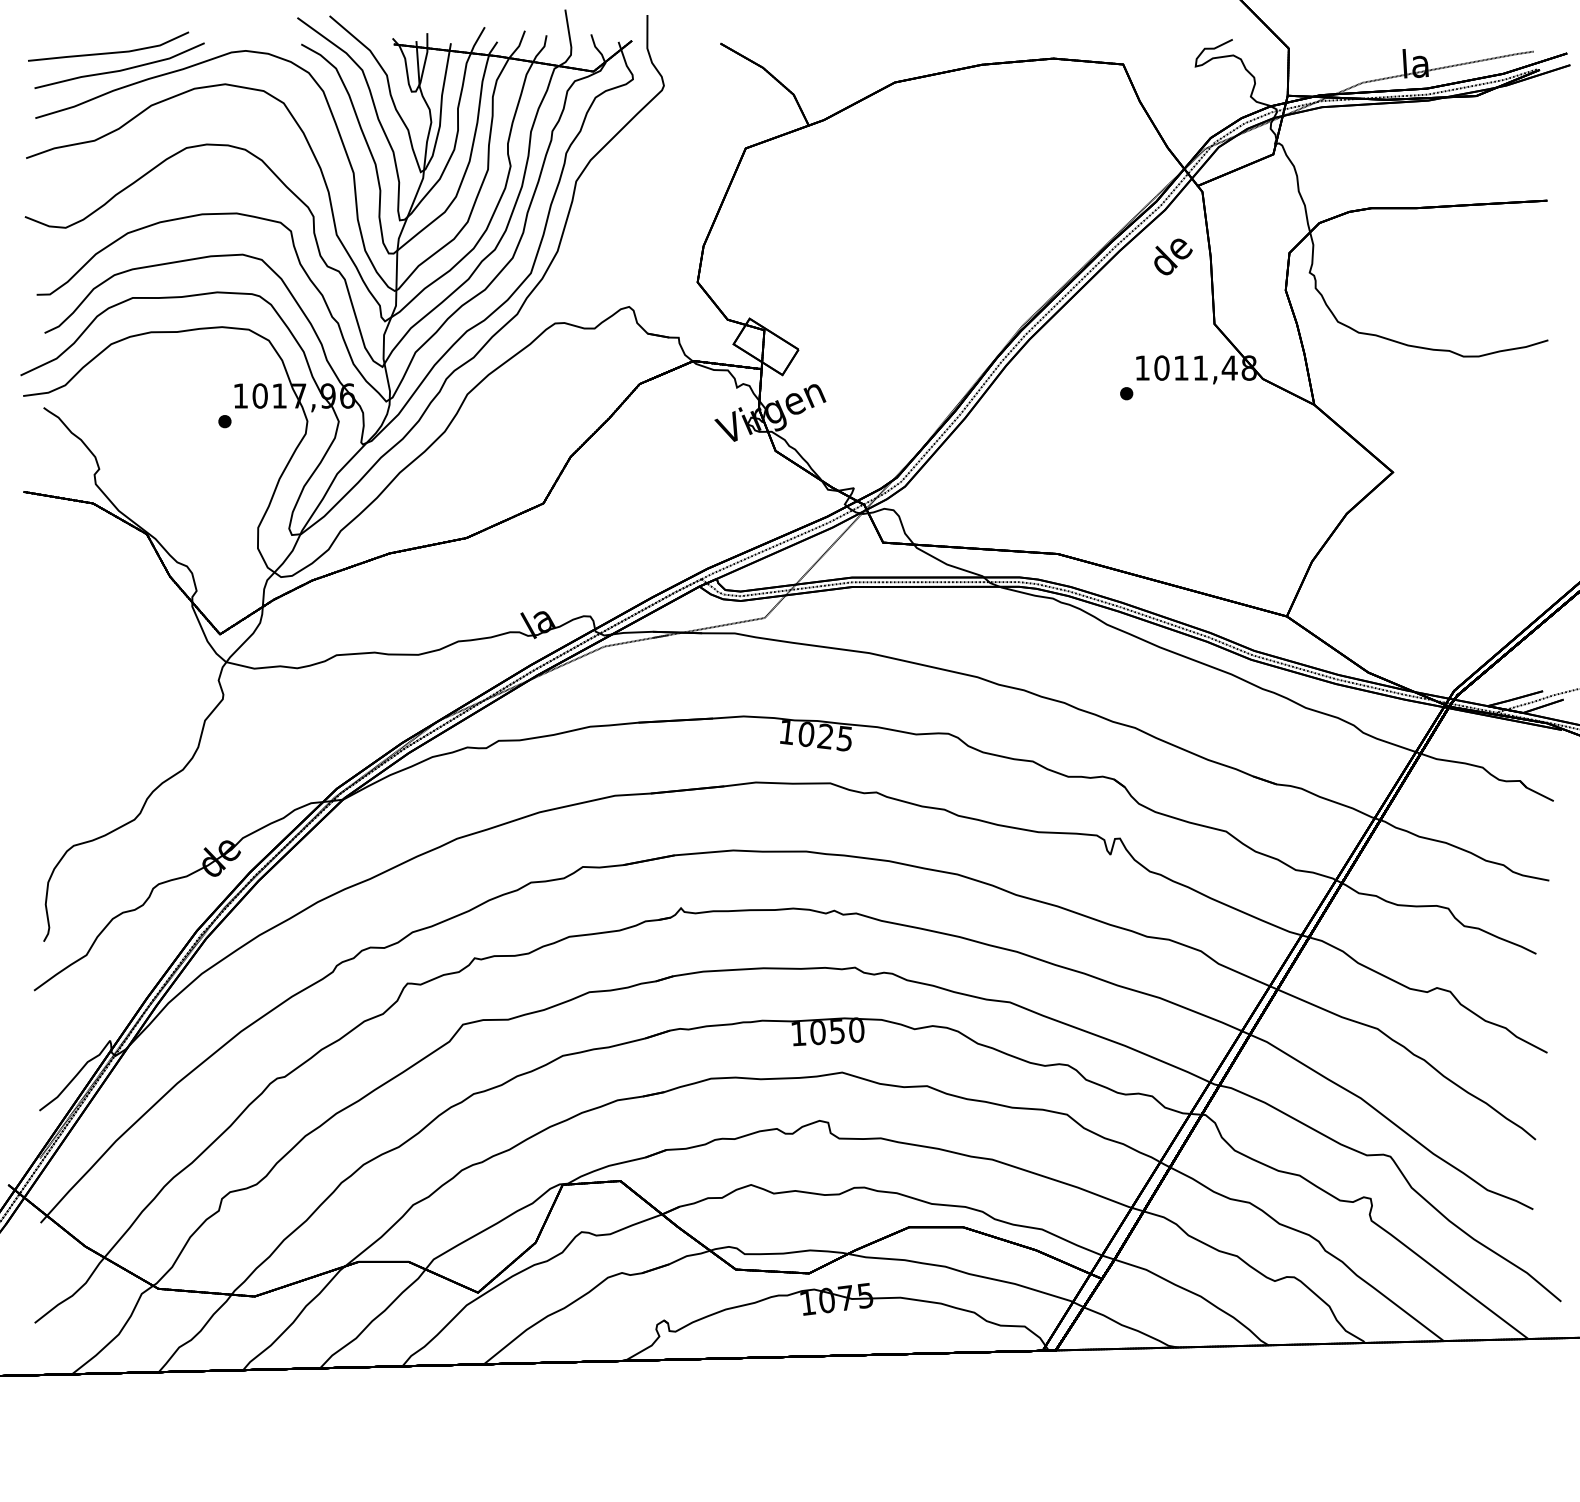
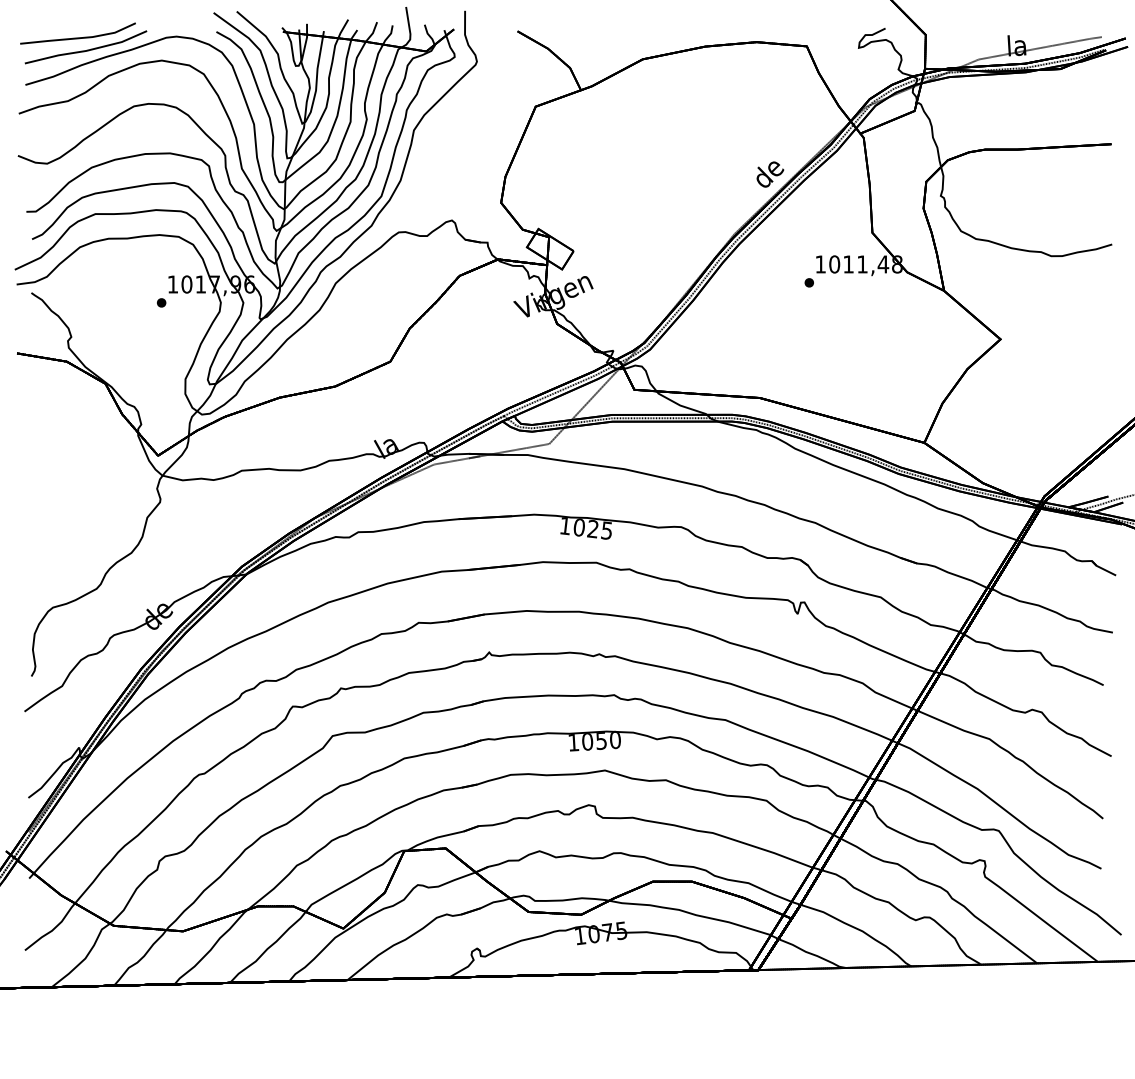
text: (1173, 256) -> (770, 174), moved

